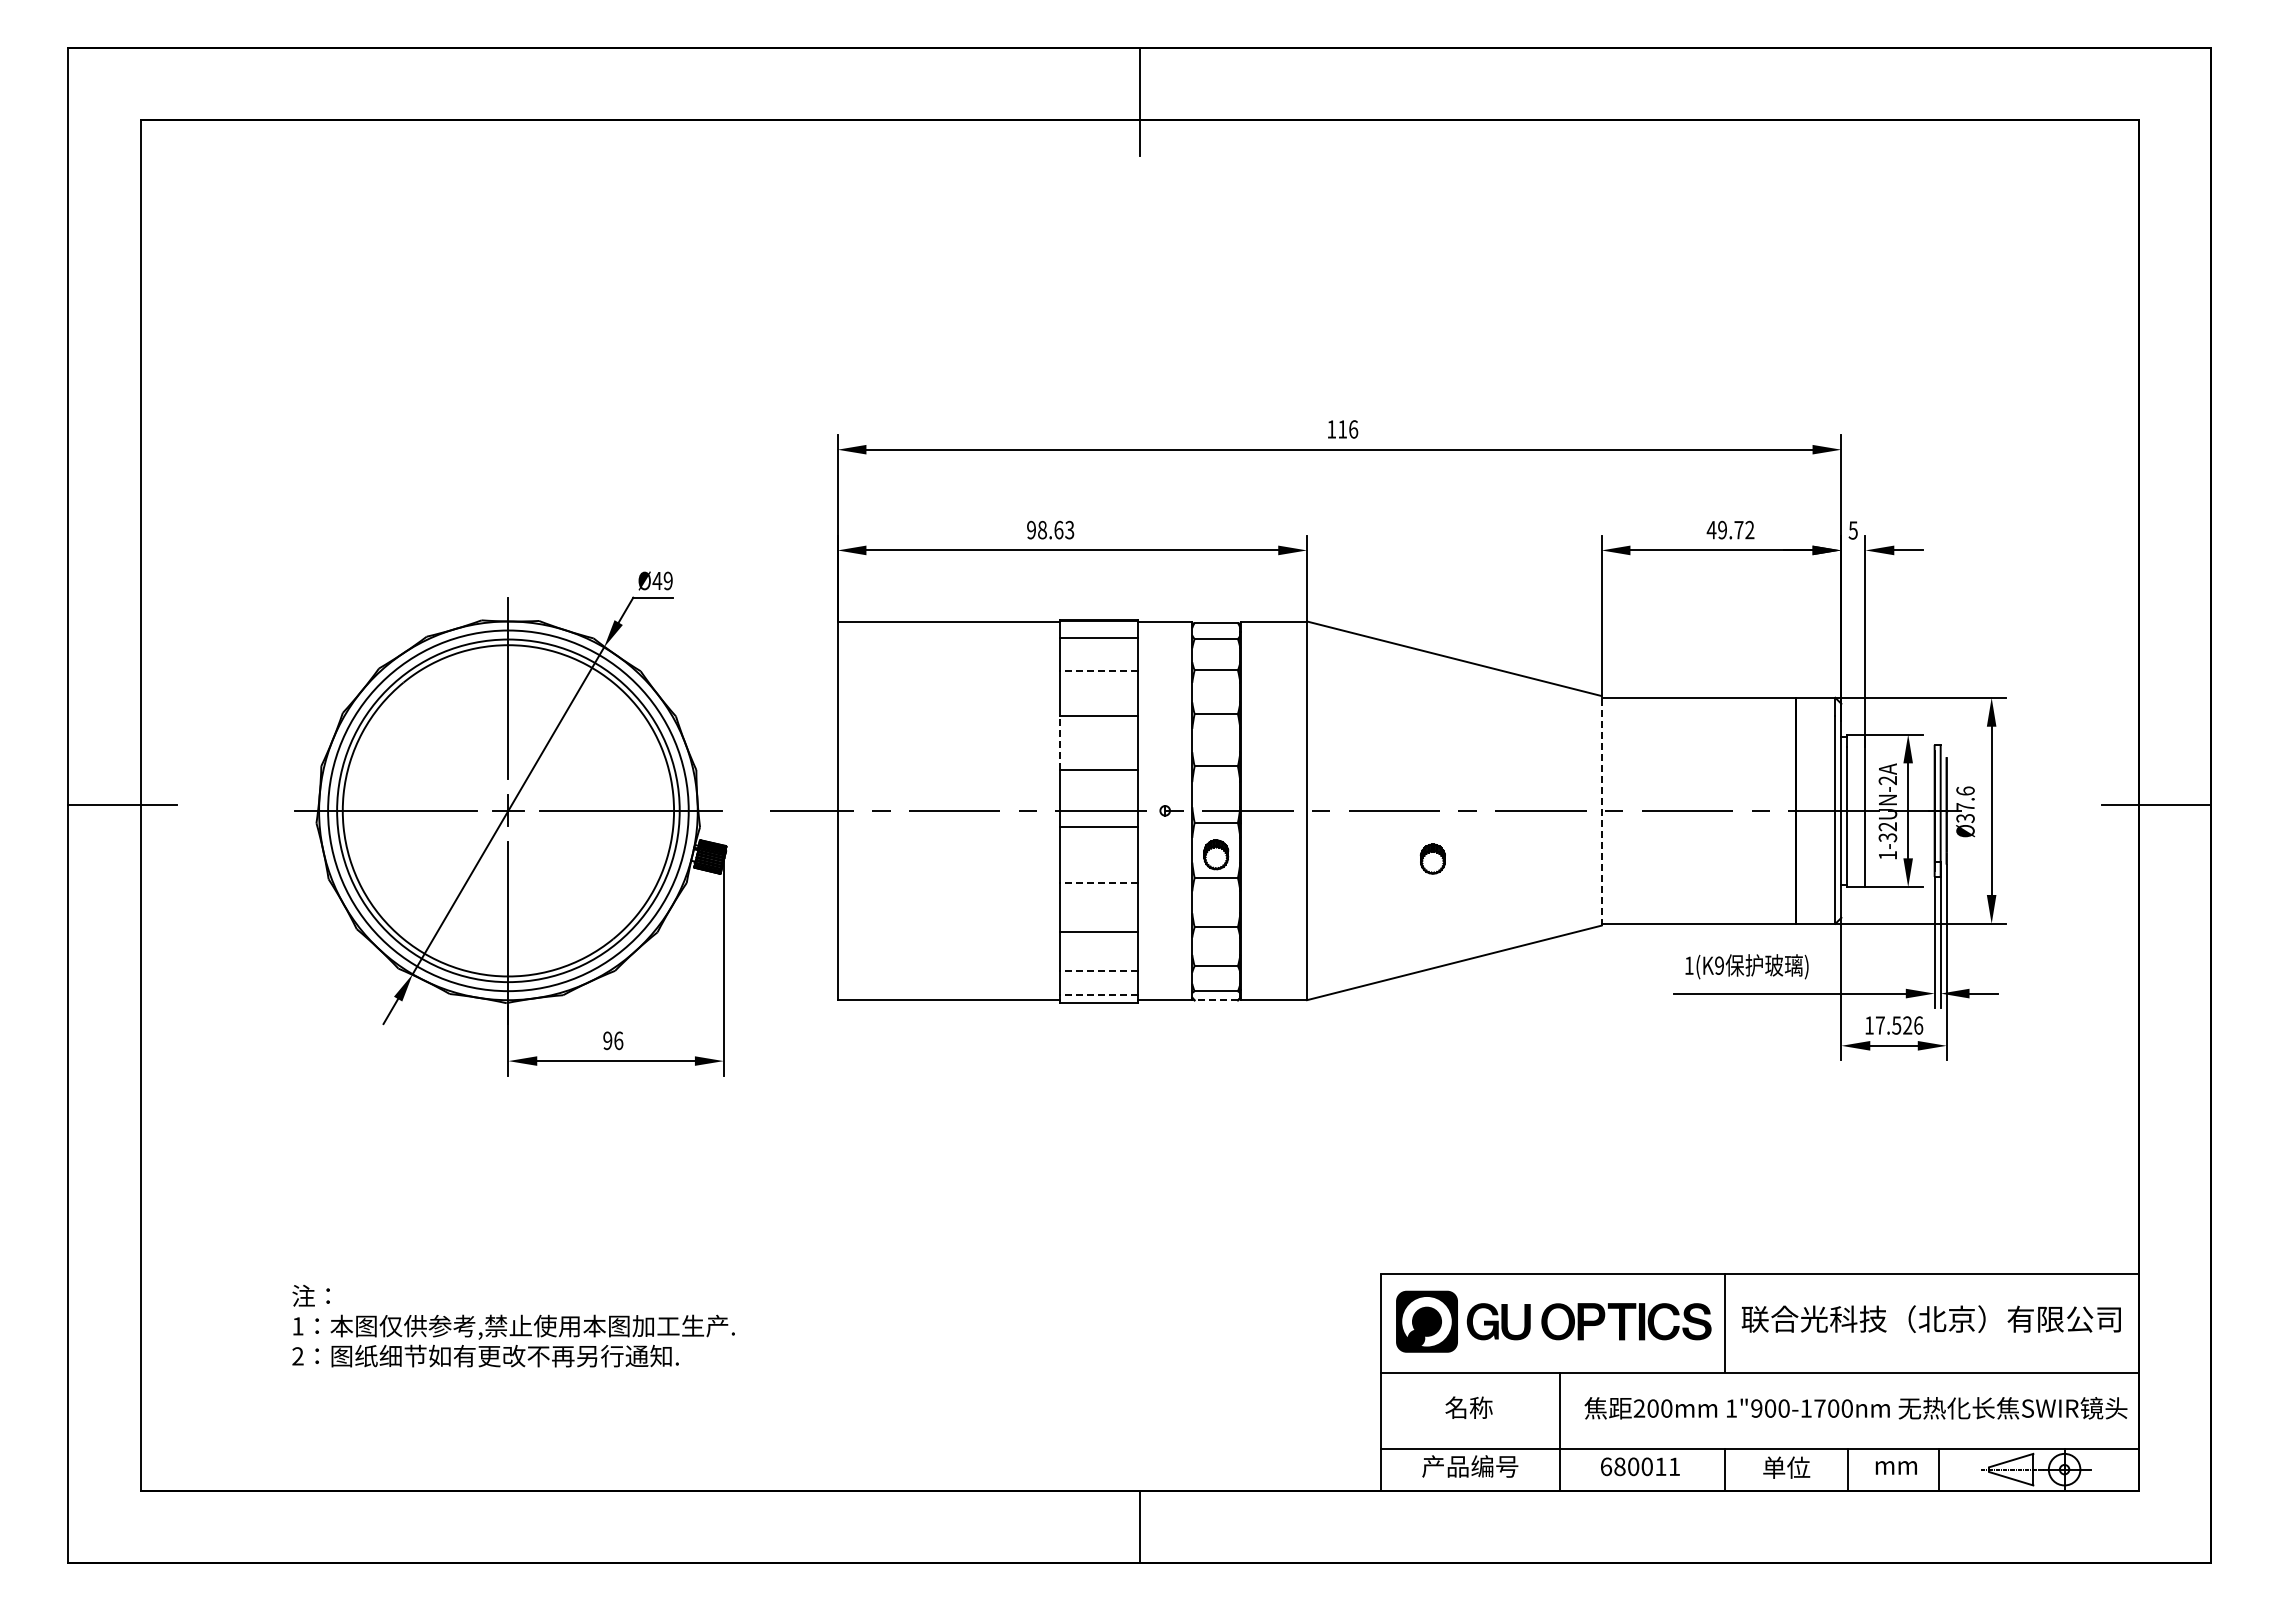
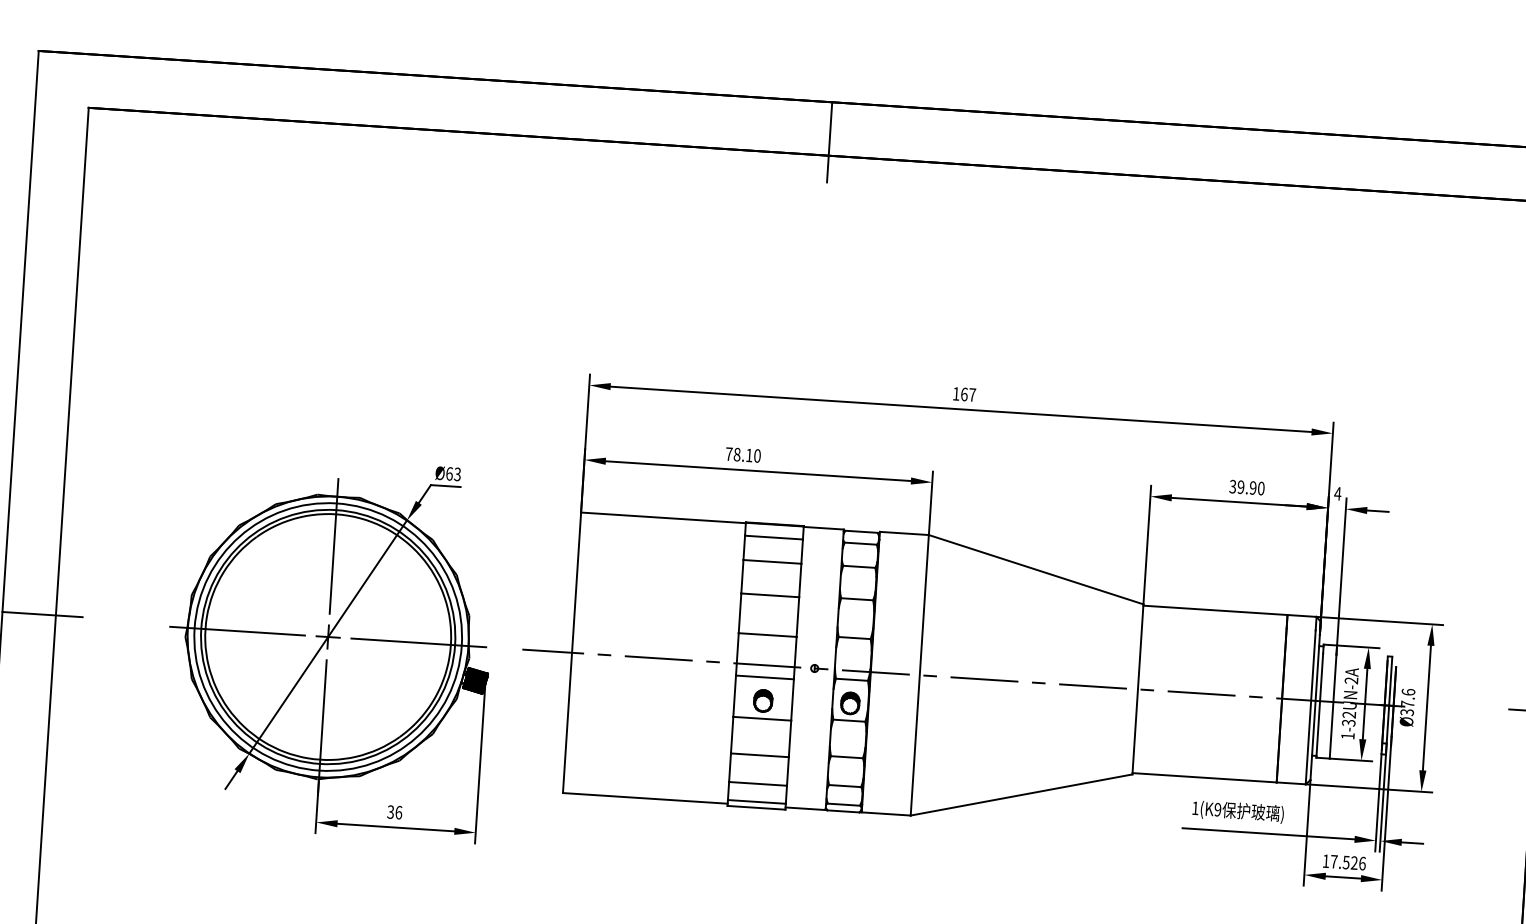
text: (1348, 429) -> (968, 394), 116 -> 167
text: (1050, 529) -> (743, 454), 98.63 -> 78.10
text: (1730, 529) -> (1246, 487), 49.72 -> 39.90
text: (1853, 530) -> (1338, 493), 5 -> 4
text: (662, 580) -> (453, 473), Ø49 -> Ø63
line: (1098, 671) -> (771, 562), dashed -> solid
line: (1060, 743) -> (740, 613), dashed -> solid
line: (1601, 810) -> (1137, 689), dashed -> solid
part: (1432, 858) -> (763, 700), moved
line: (1098, 882) -> (761, 718), dashed -> solid
line: (1098, 970) -> (757, 783), dashed -> solid
line: (1098, 995) -> (756, 802), dashed -> solid
line: (1216, 1000) -> (843, 811), dashed -> solid
text: (607, 1040) -> (390, 811), 96 -> 36

